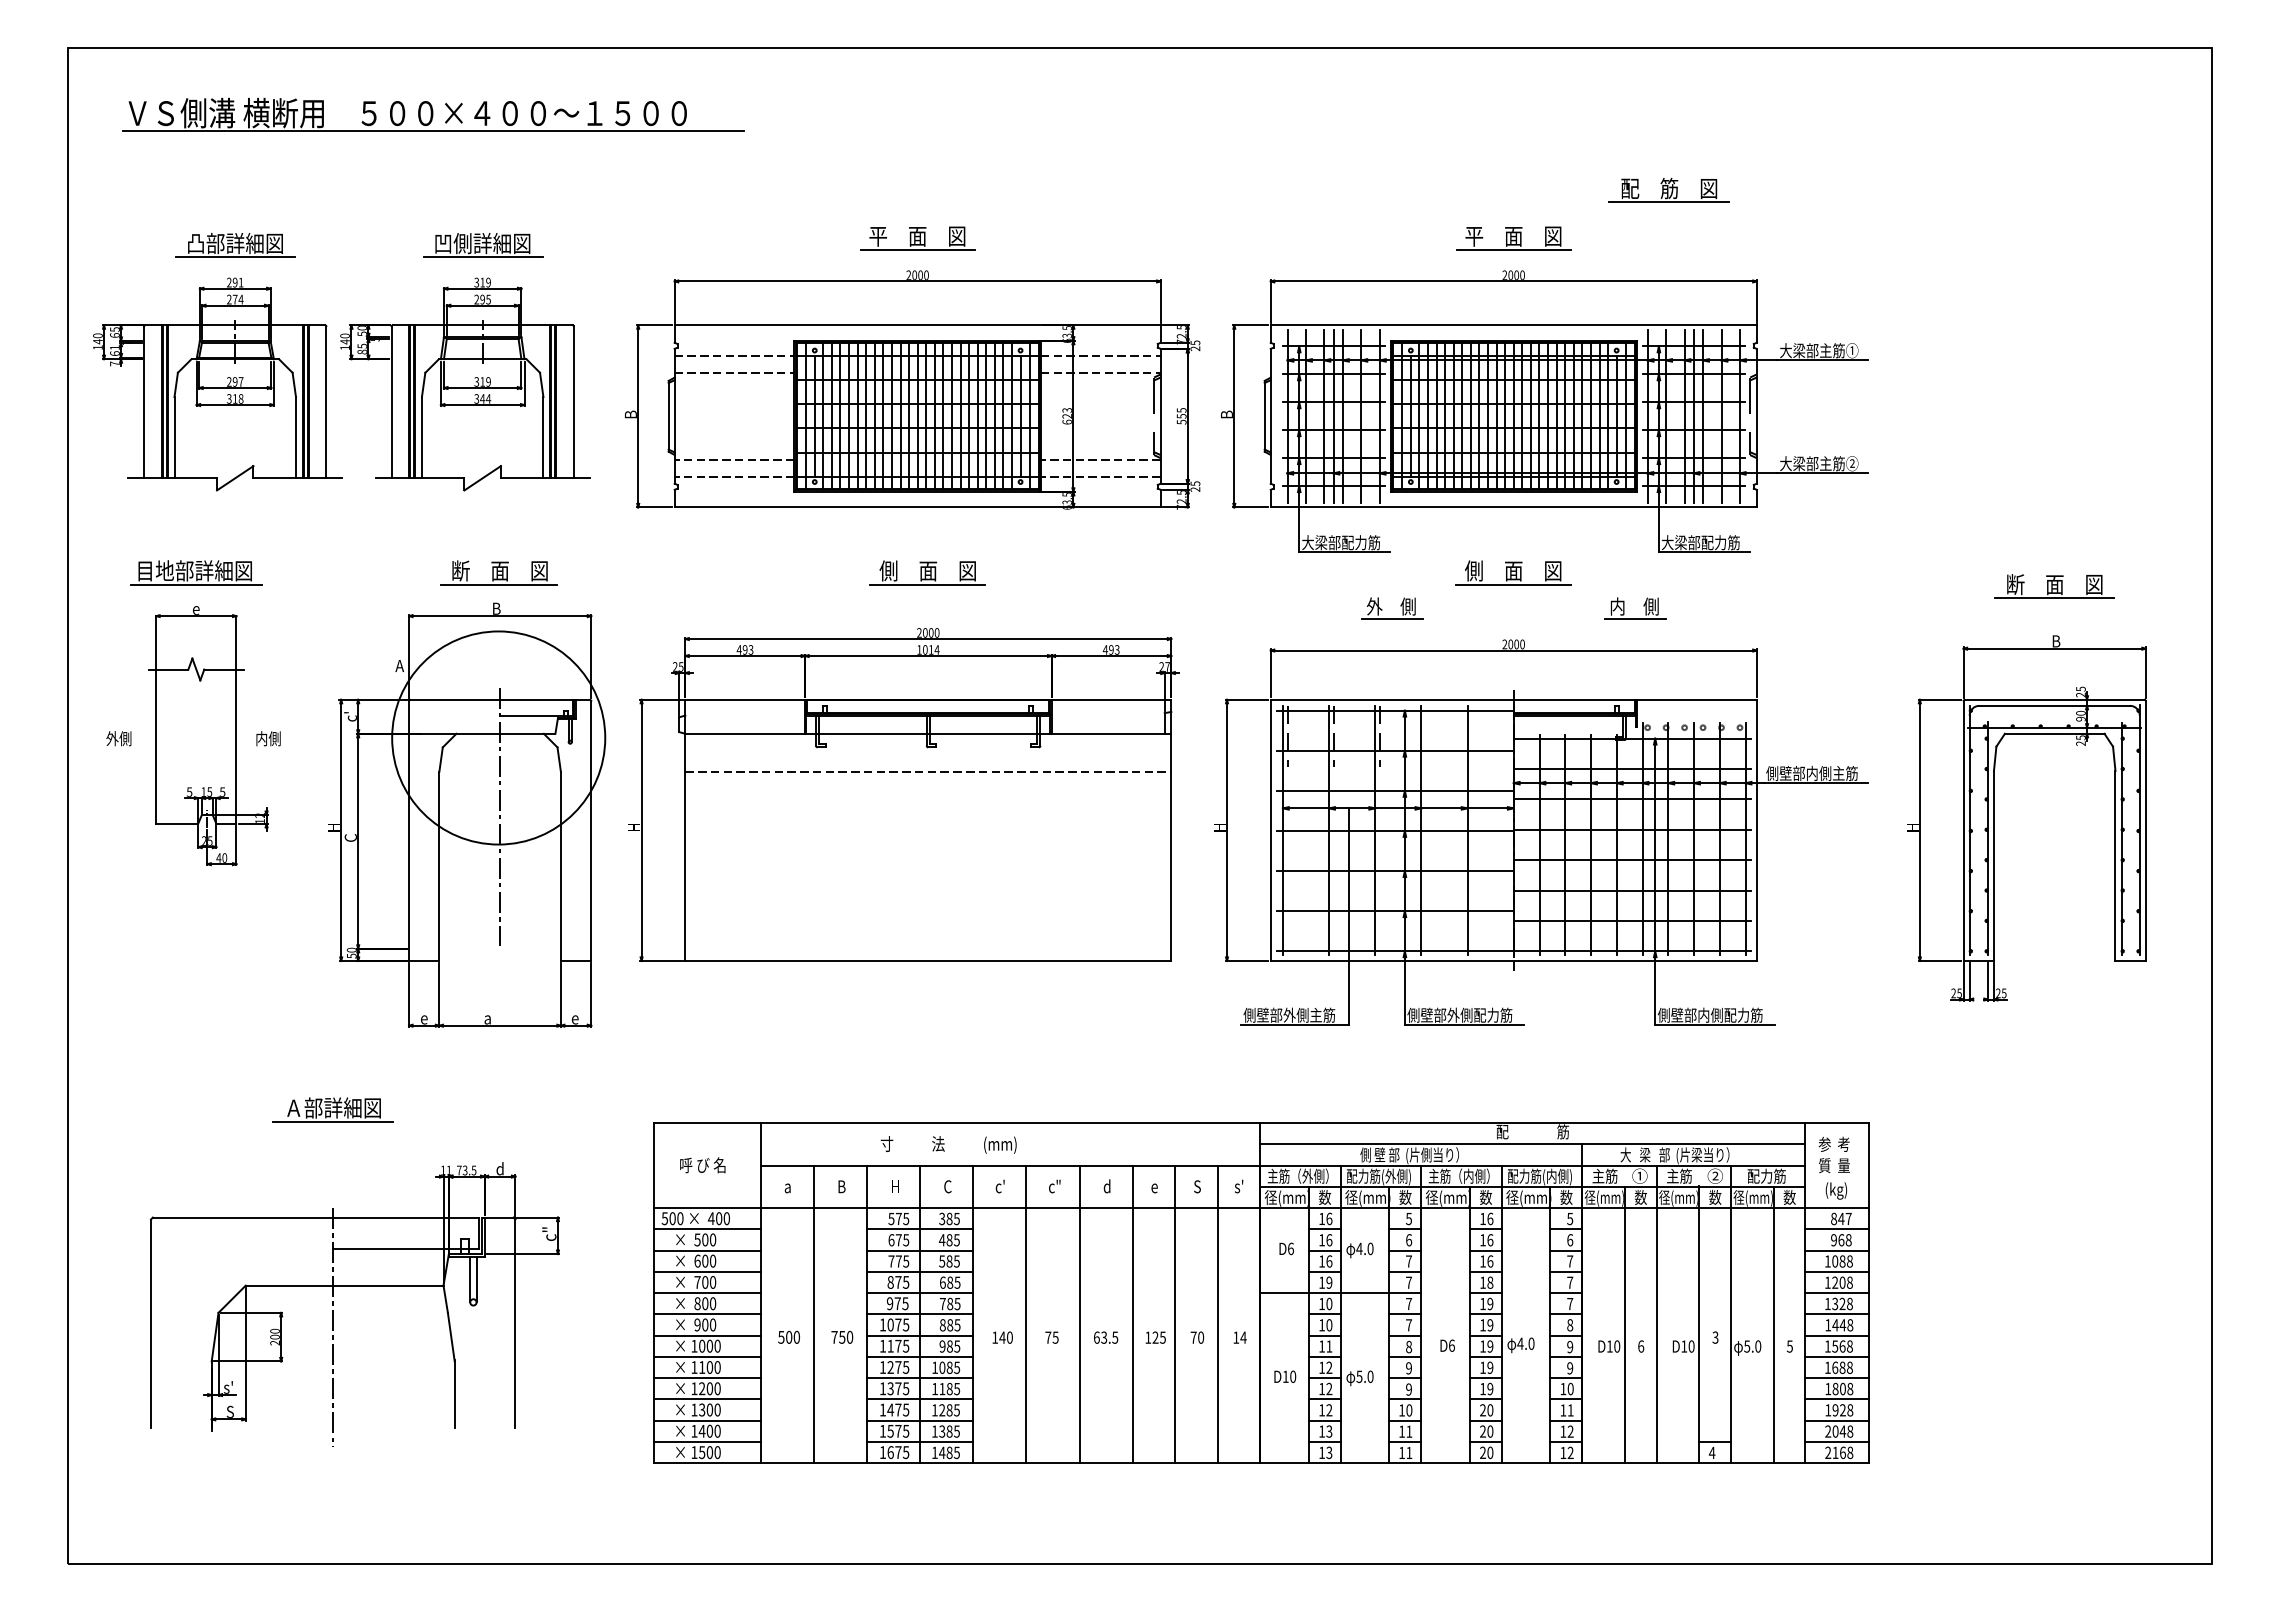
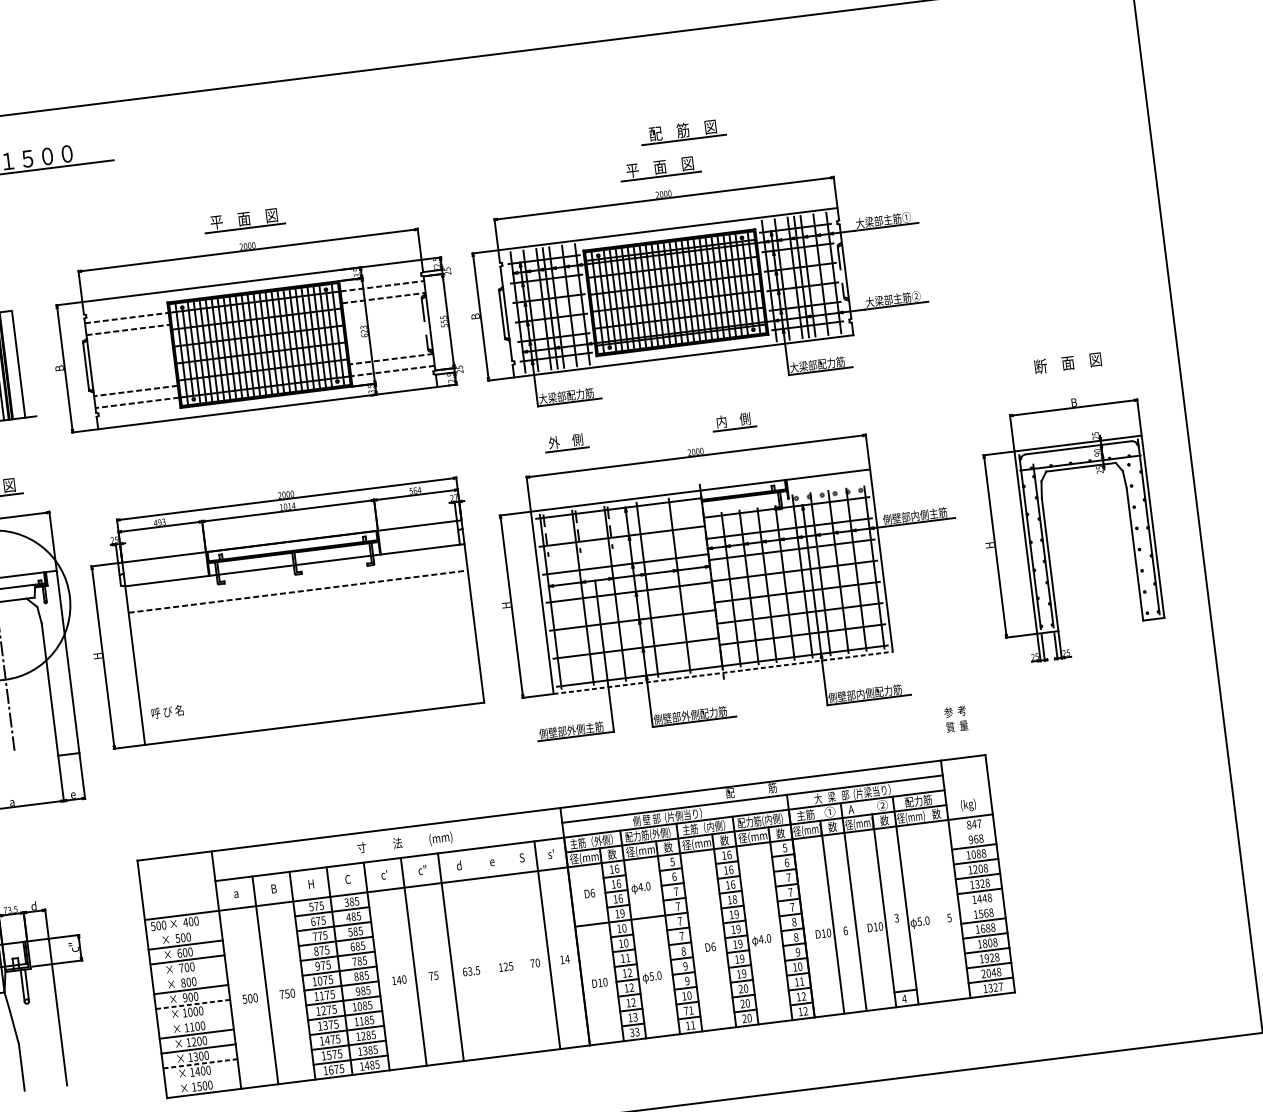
part: (1668, 190) -> (682, 131), moved
part: (927, 572) -> (280, 452), removed
part: (1513, 572) -> (689, 401), removed
line: (2054, 598) -> (1069, 372), removed
part: (1400, 606) -> (572, 440), moved
part: (1643, 606) -> (739, 419), moved
text: (1110, 649) -> (414, 490), 493 -> 564
line: (2121, 838) -> (1136, 534), removed
line: (1513, 961) -> (723, 673), solid -> dashed
text: (948, 1144) -> (404, 842), moved
text: (1833, 1154) -> (955, 718), moved
text: (702, 1165) -> (167, 712), moved
text: (1678, 1175) -> (856, 808), 主筋 -> A
line: (707, 1229) -> (183, 930), removed
line: (1837, 1229) -> (972, 832), removed
line: (707, 1293) -> (189, 975), removed
line: (1132, 1314) -> (487, 952), removed
line: (1175, 1314) -> (517, 949), removed
line: (1773, 1324) -> (936, 903), removed
line: (706, 1335) -> (192, 1004), solid -> dashed
line: (1837, 1335) -> (981, 906), removed
text: (1570, 1347) -> (796, 937), 9 -> 8
line: (707, 1356) -> (194, 1018), removed
line: (706, 1420) -> (199, 1063), solid -> dashed
text: (1401, 1431) -> (685, 1011), 11 -> 71
line: (707, 1441) -> (202, 1078), removed
text: (1321, 1452) -> (631, 1032), 13 -> 33
text: (1839, 1452) -> (993, 987), 2168 -> 1327

